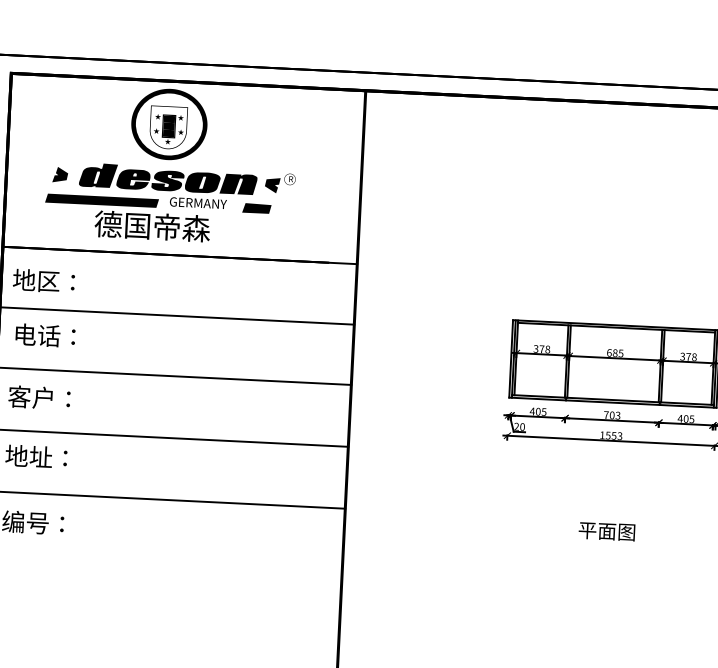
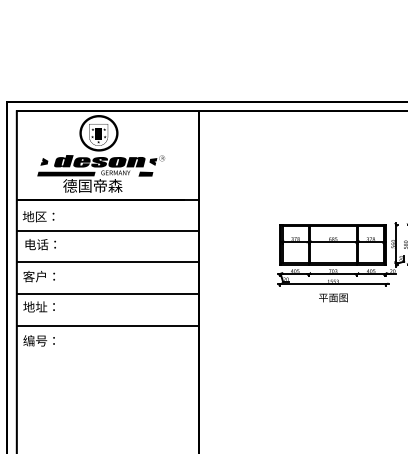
text: (607, 530) -> (333, 297), moved

